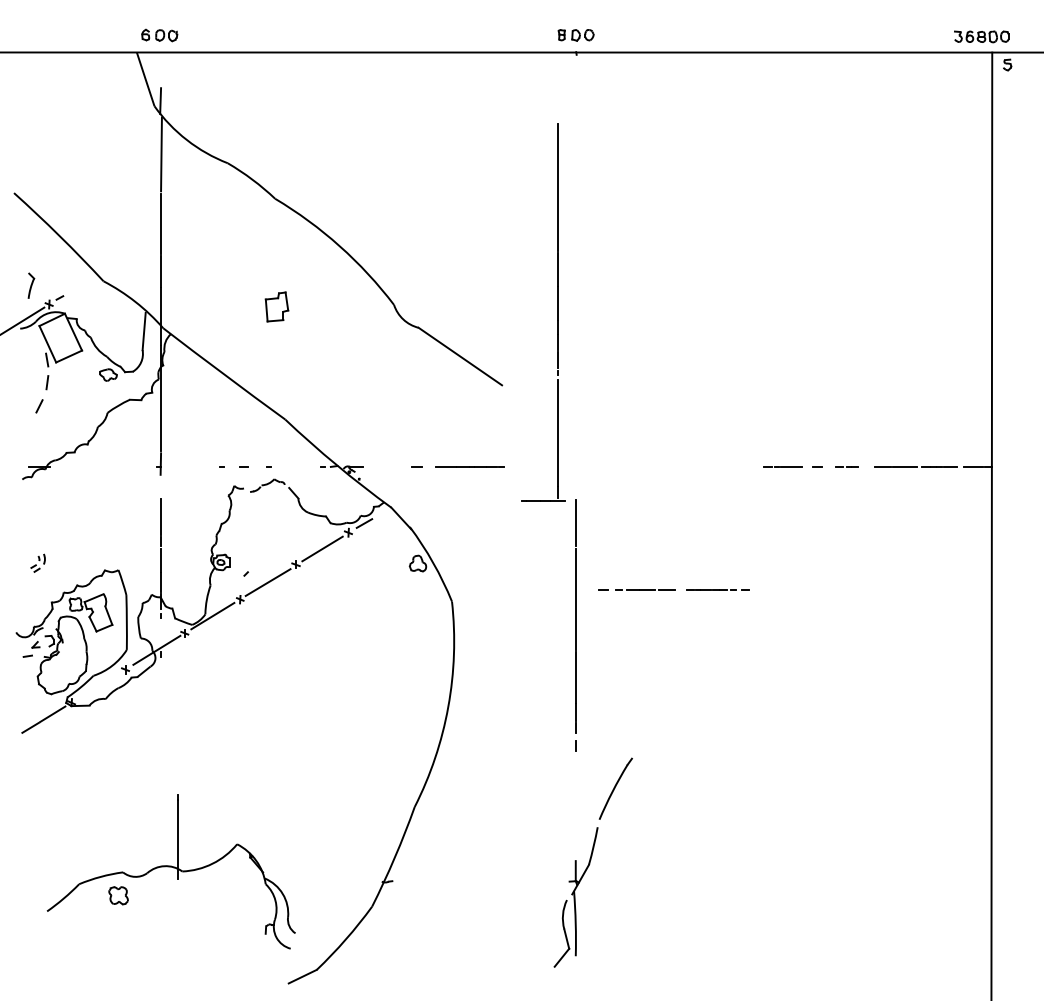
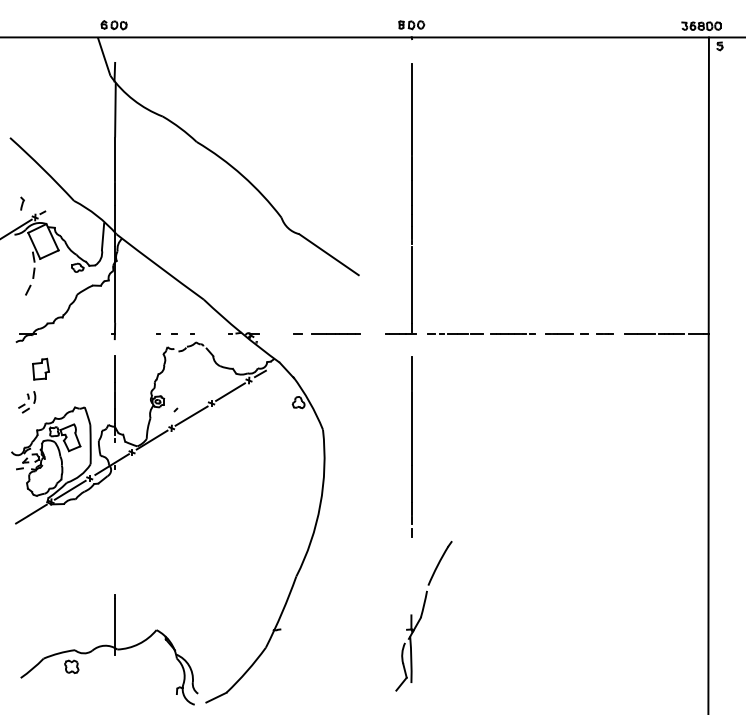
part: (31, 284) -> (22, 203), size x0.71
part: (276, 305) -> (40, 368), moved
part: (557, 311) -> (411, 198), moved
part: (38, 563) -> (27, 402), size x1.67
line: (673, 590) -> (481, 333), moved
line: (97, 685) -> (69, 489), added
part: (171, 871) -> (109, 649), moved

